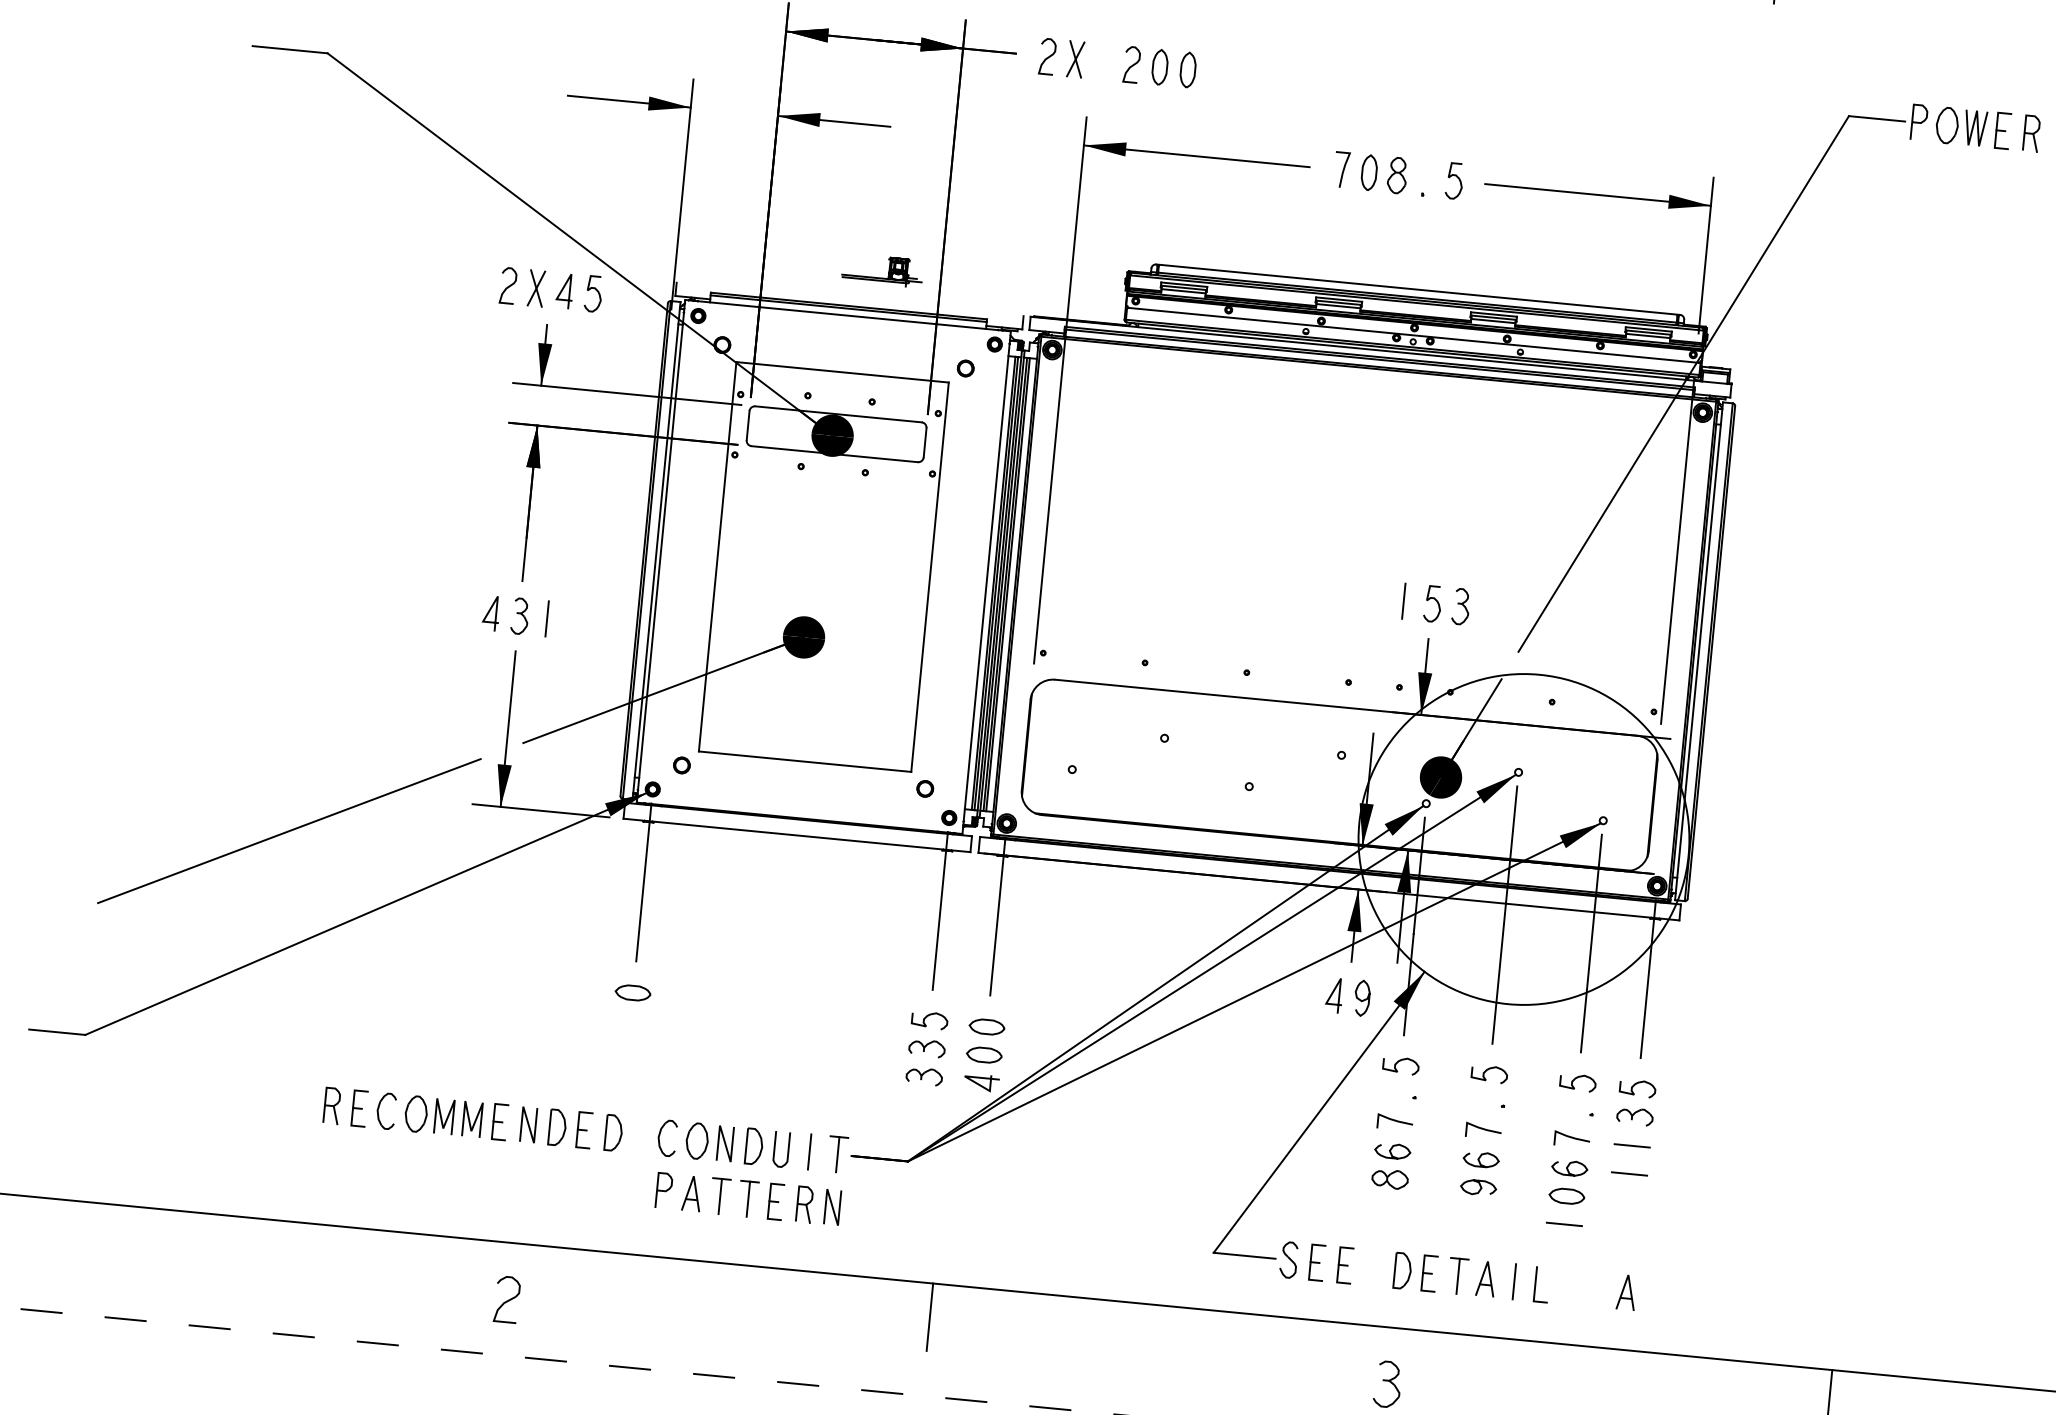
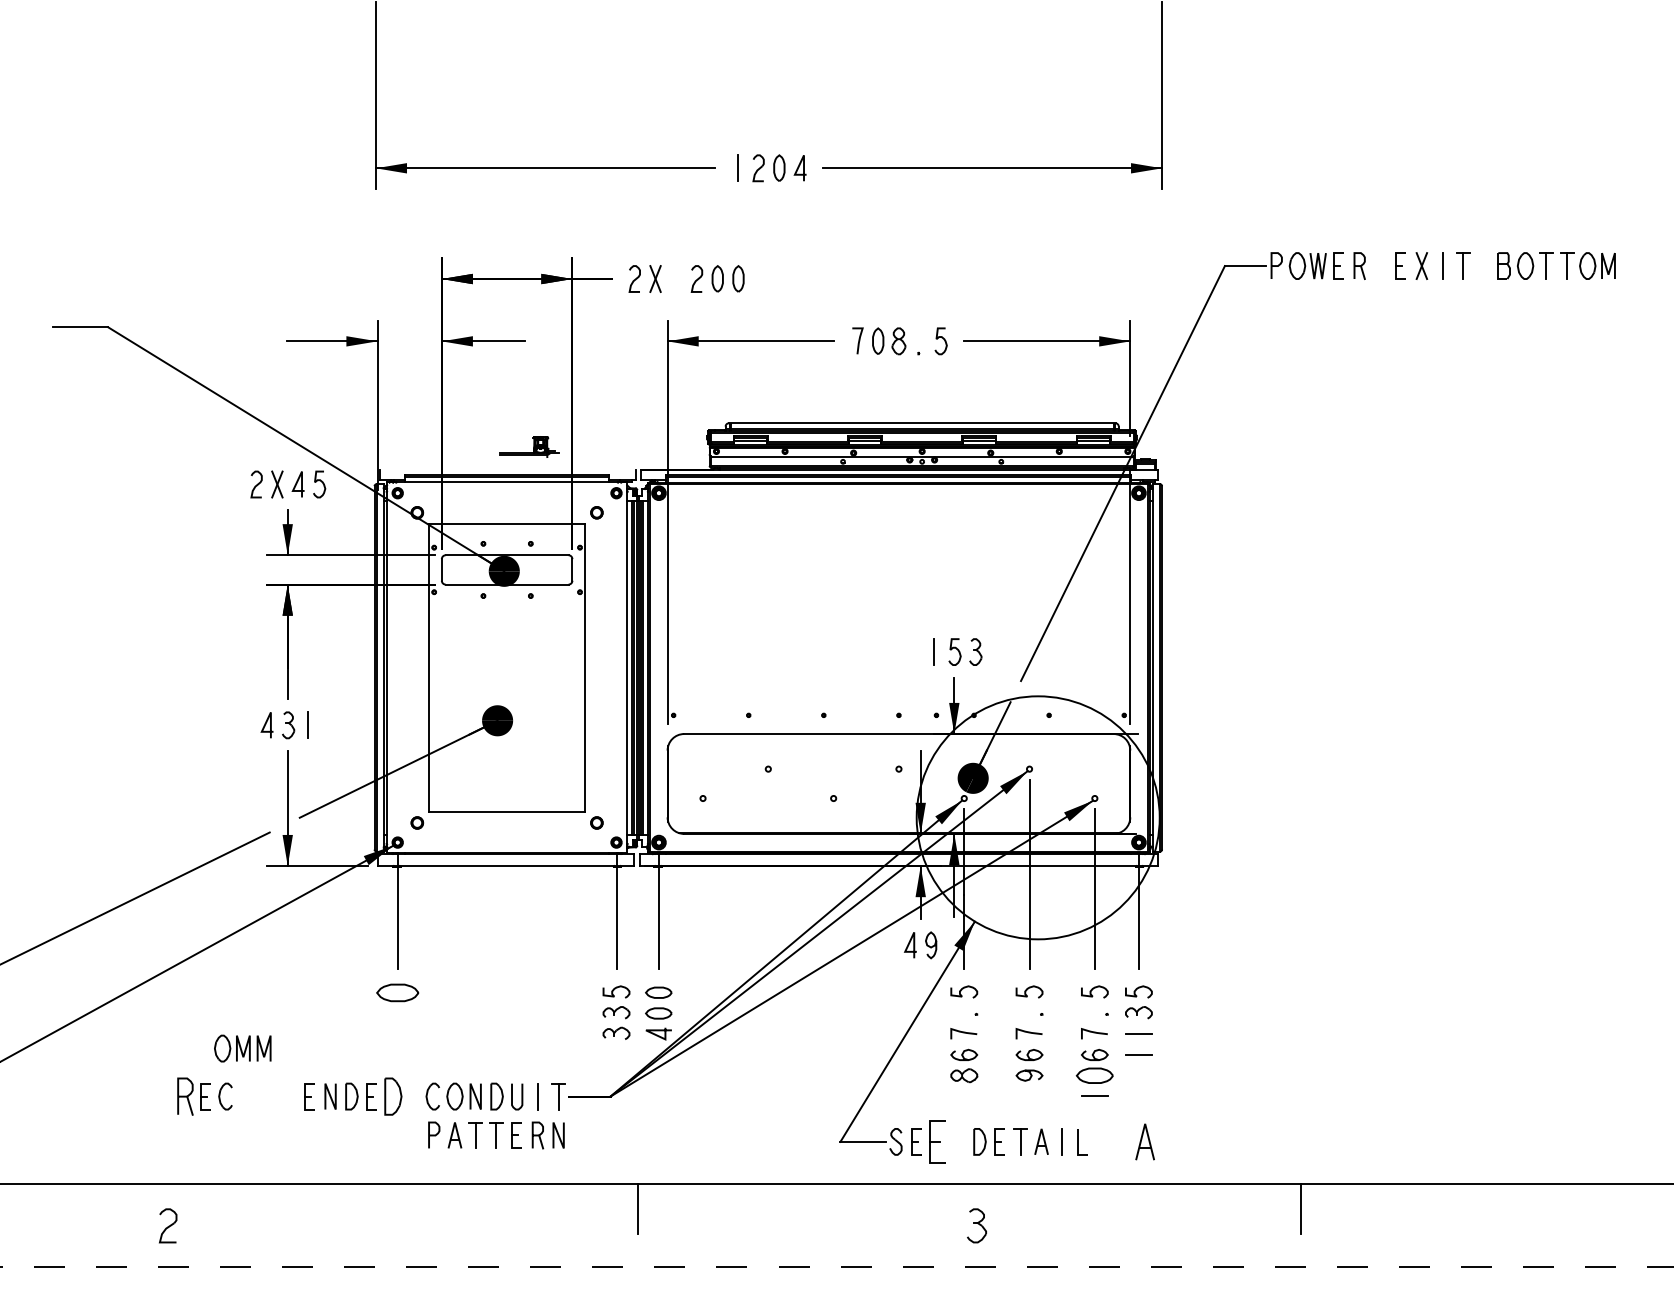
part: (632, 992) -> (397, 992), size x1.6
part: (332, 1105) -> (185, 1096), size x1.4
part: (443, 1116) -> (242, 1048), moved
part: (613, 1132) -> (393, 1096), size x1.4
part: (1566, 1196) -> (1094, 1075), size x1.4
part: (1345, 1264) -> (937, 1141), size x1.6
part: (1627, 1292) -> (1145, 1141), size x1.4
part: (507, 1299) -> (168, 1225), moved

